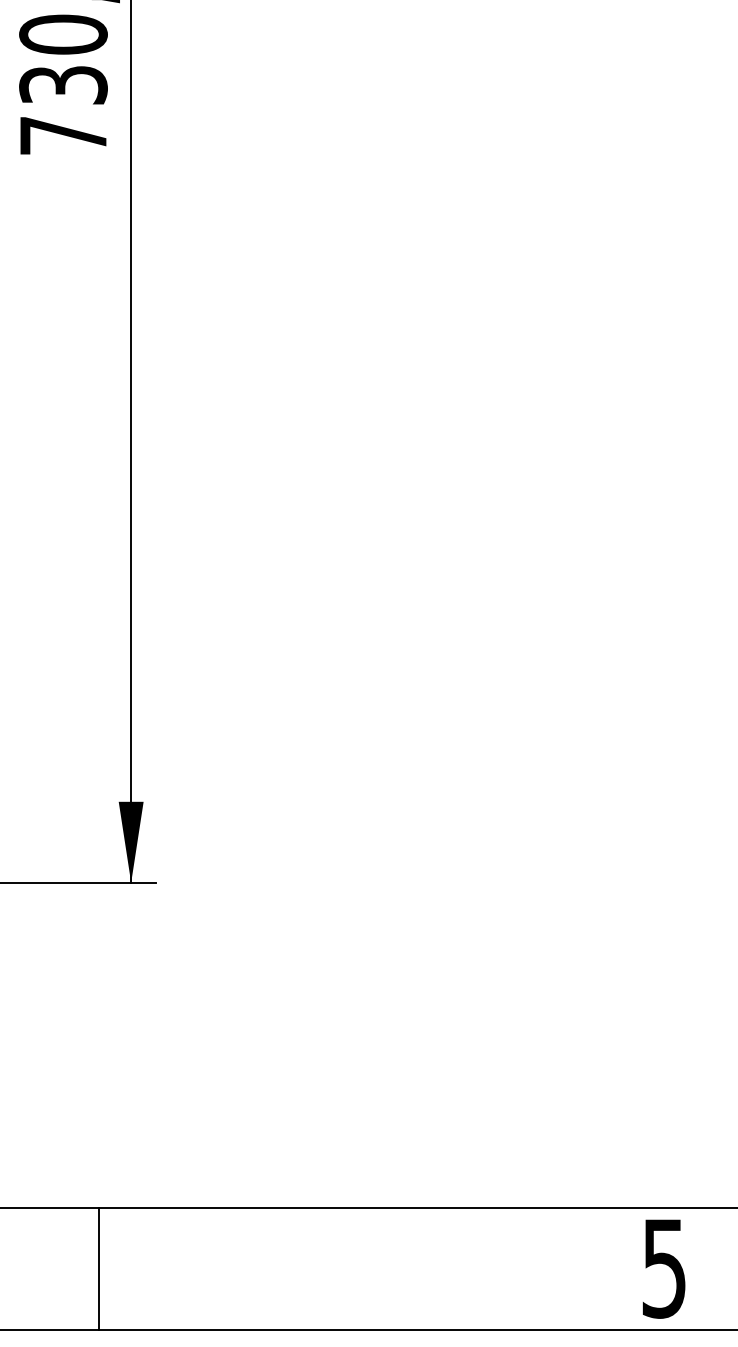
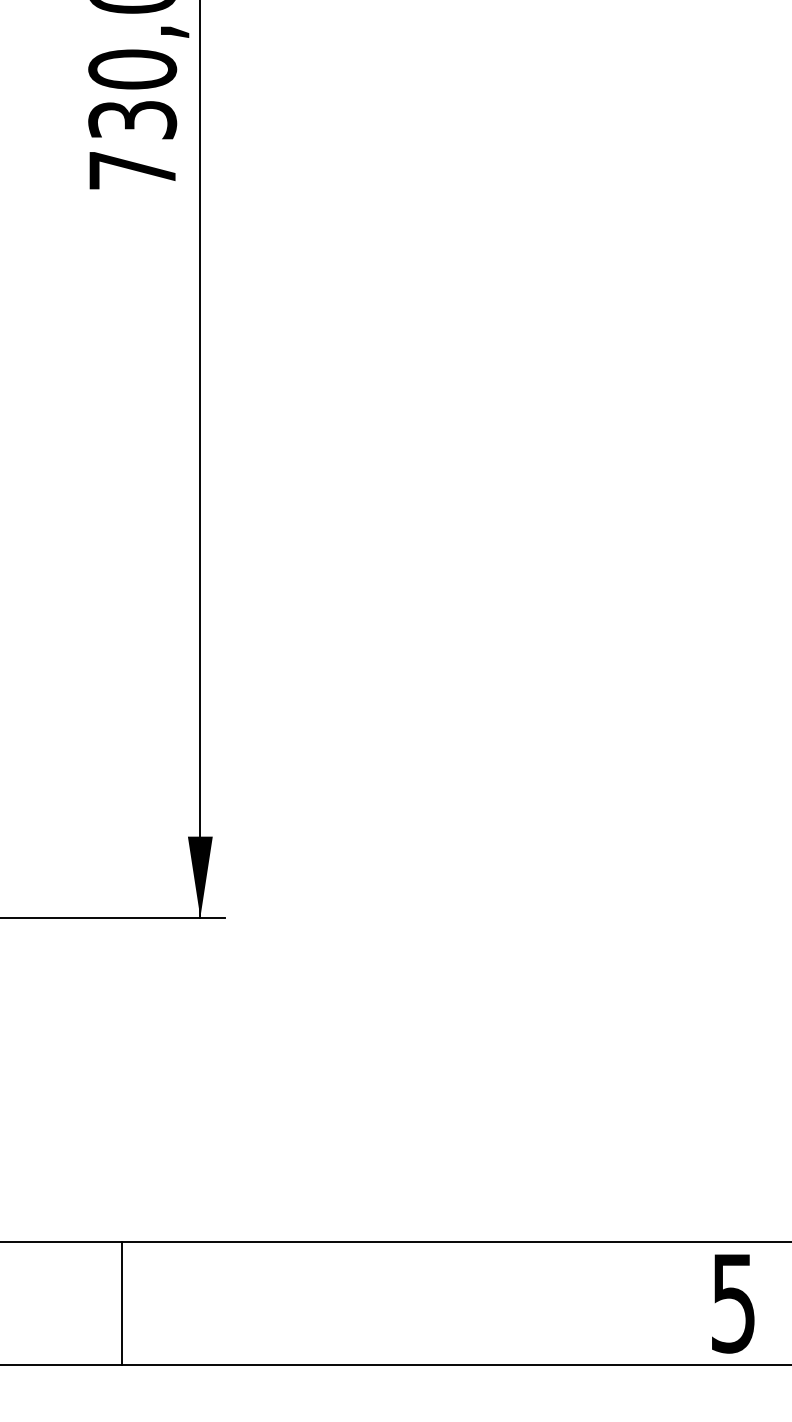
line: (98, 1268) -> (121, 1303), moved

